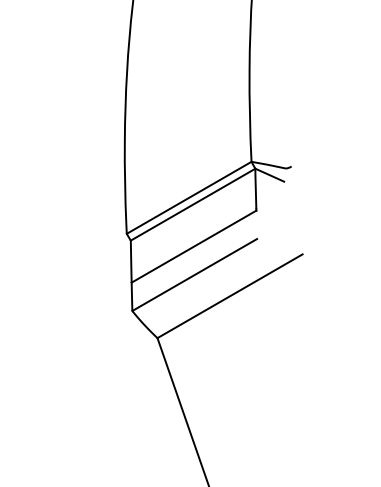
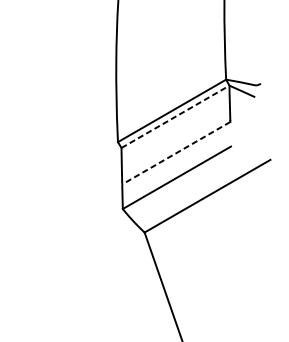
line: (193, 204) -> (175, 116), solid -> dashed
line: (194, 246) -> (176, 153), solid -> dashed

